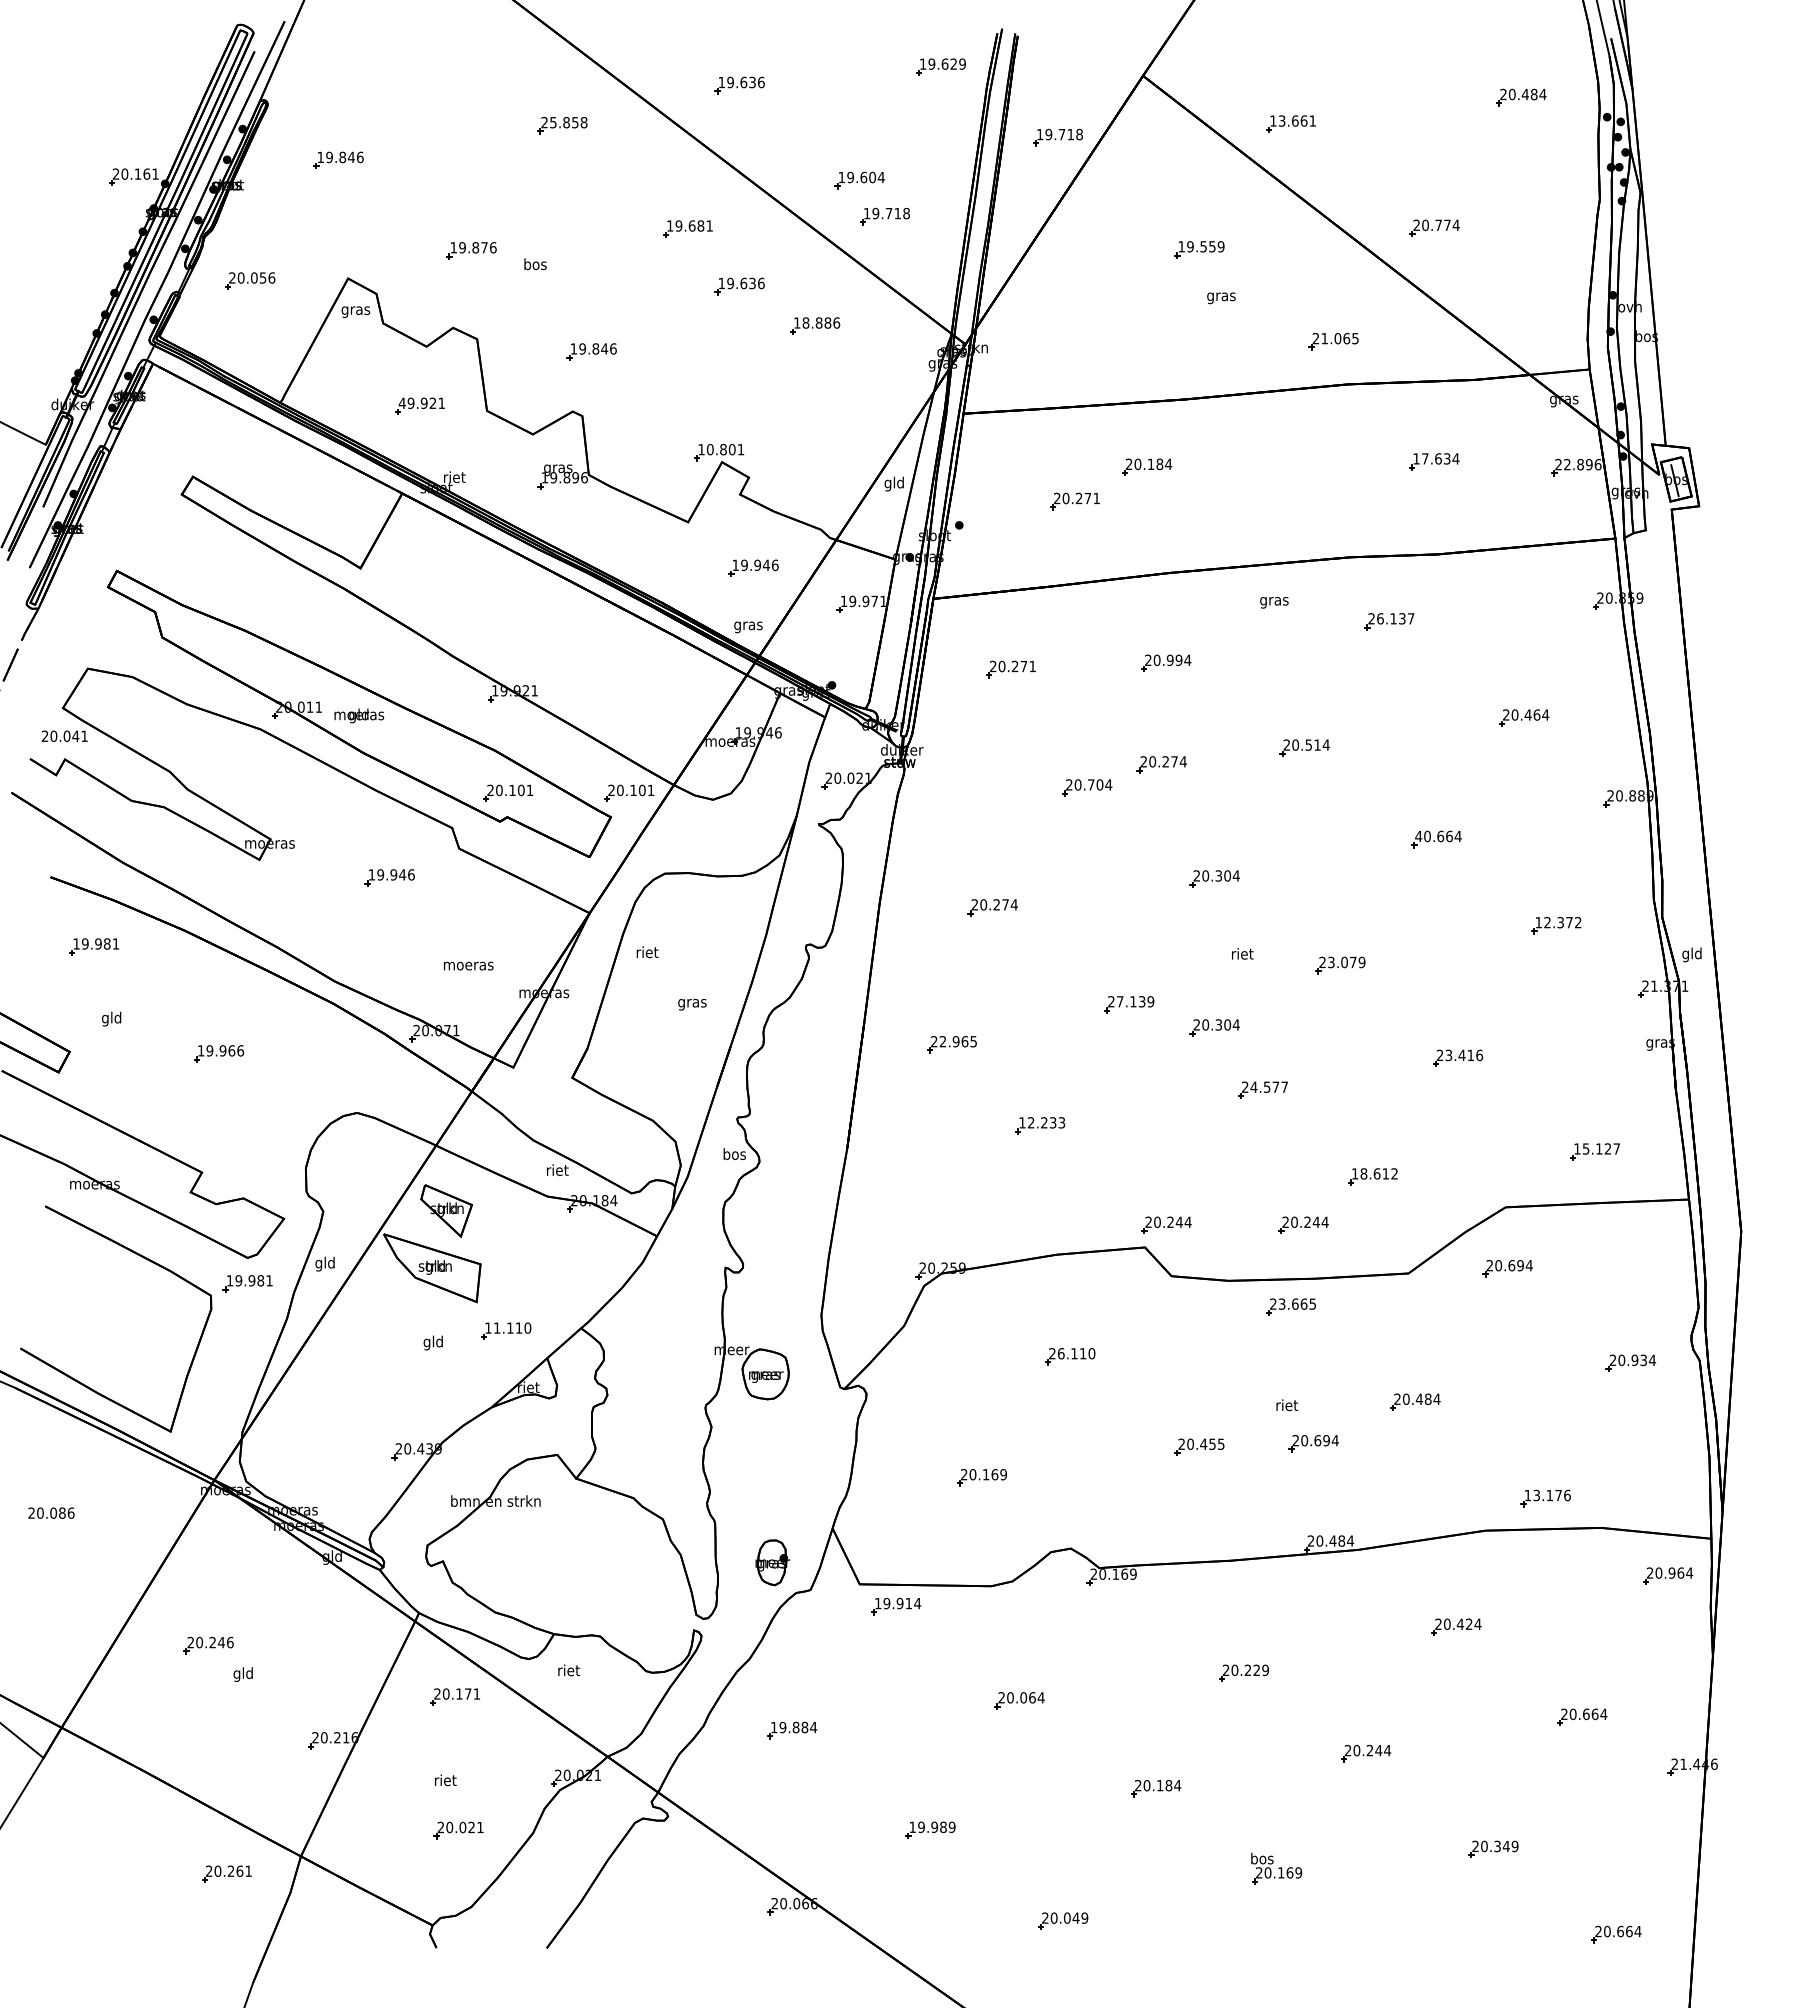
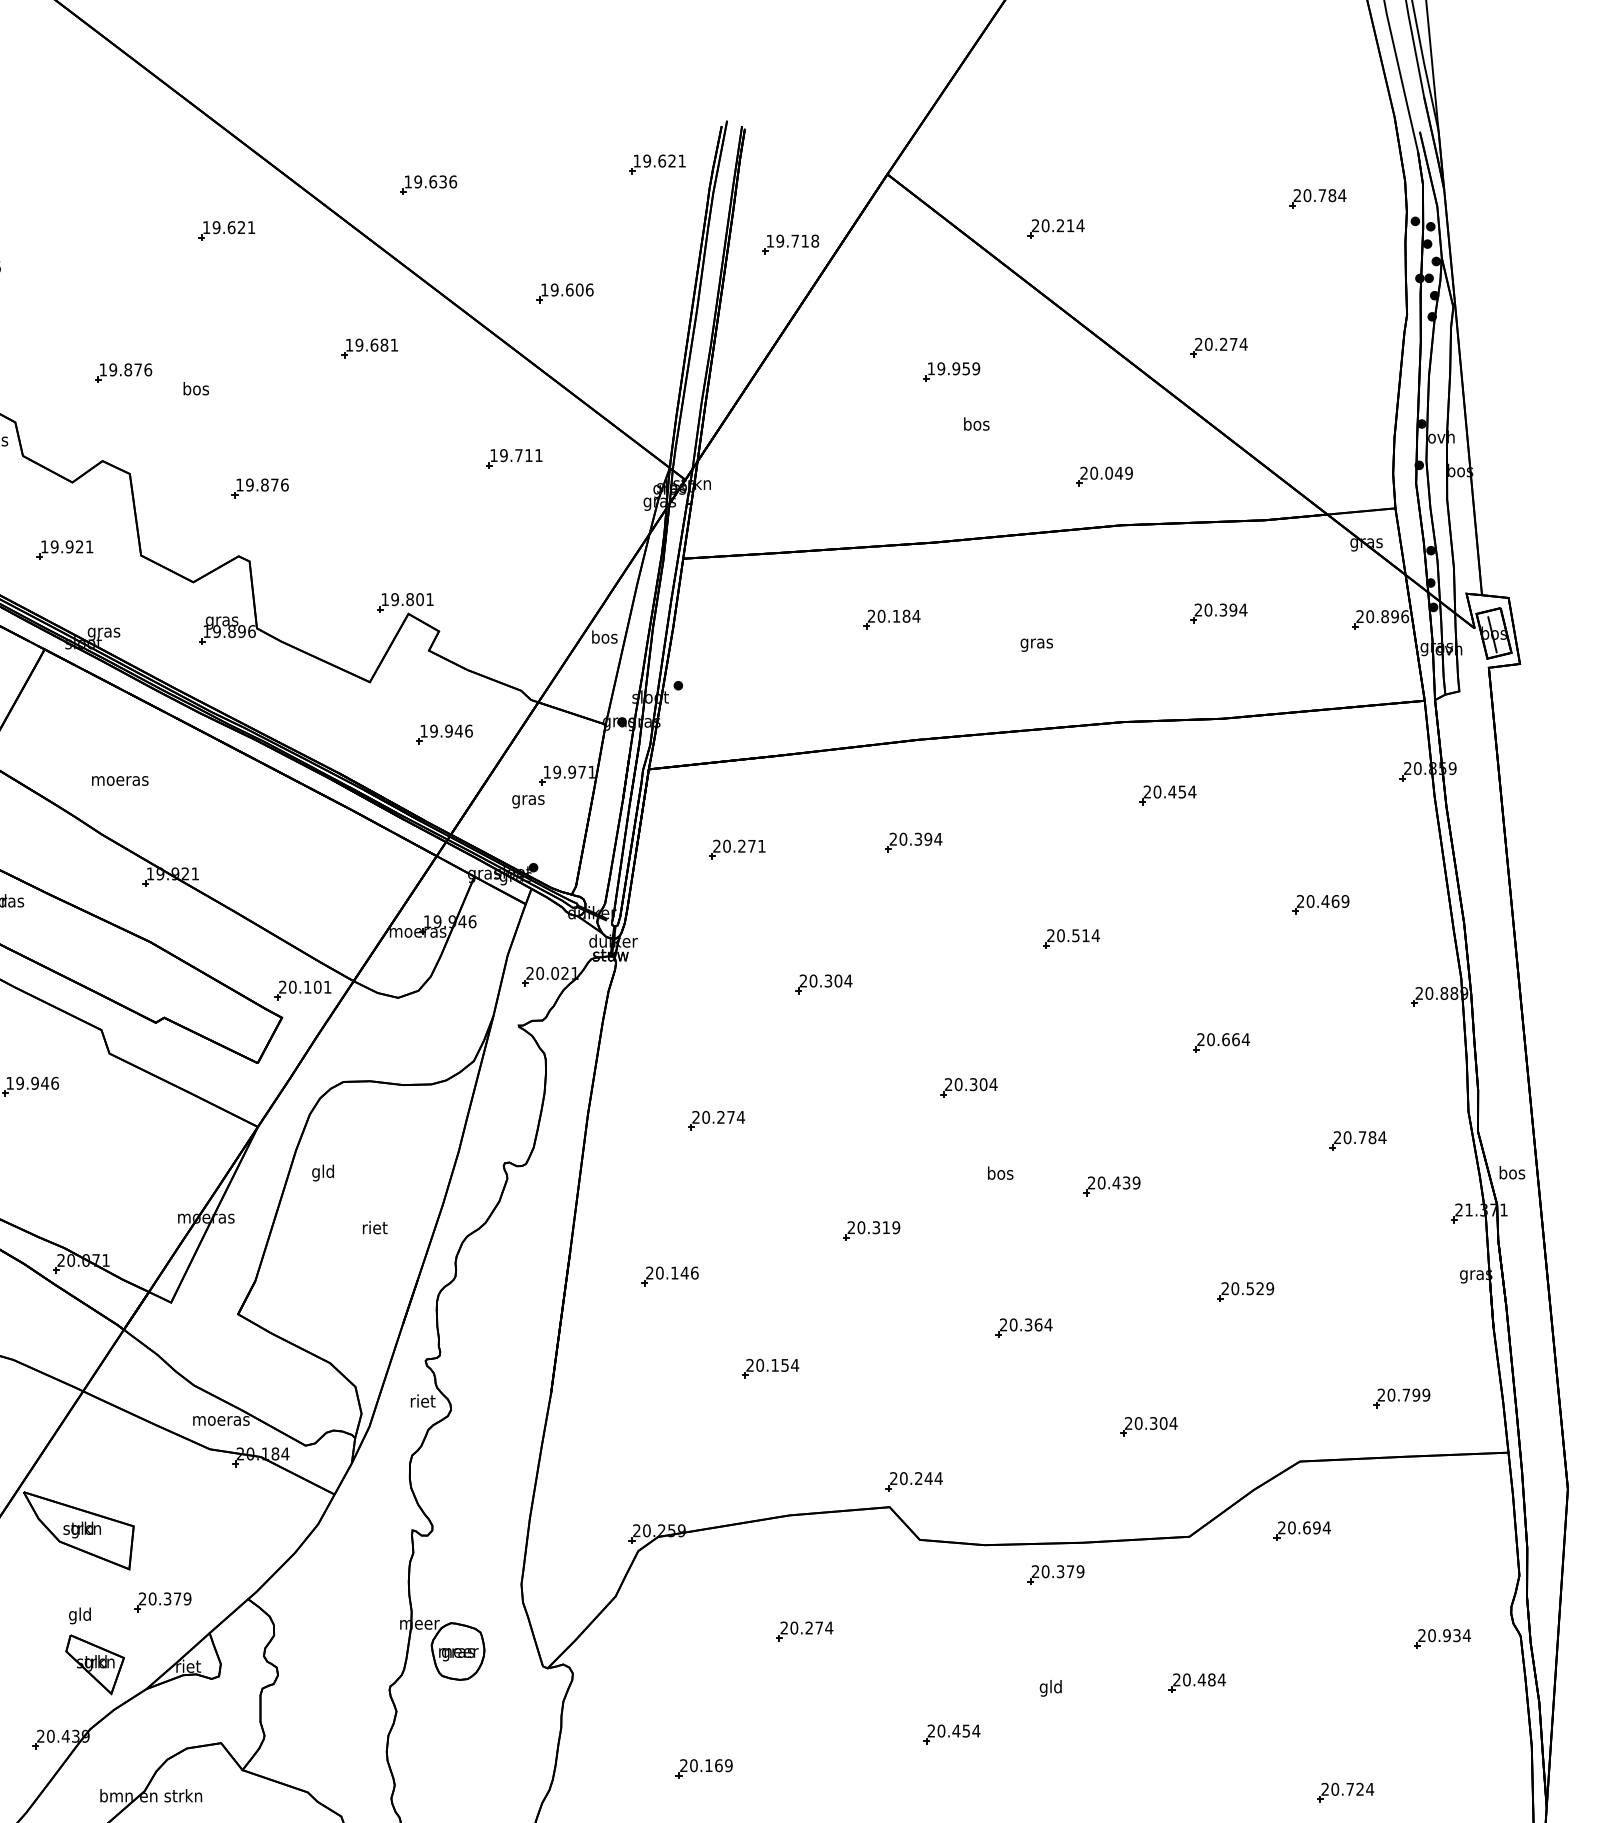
text: (962, 63) -> (682, 160), 19.629 -> 19.621
text: (1524, 94) -> (1321, 195), 20.484 -> 20.784
text: (1293, 120) -> (1058, 225), 13.661 -> 20.214
text: (564, 122) -> (229, 227), 25.858 -> 19.621
text: (880, 177) -> (588, 289), 19.604 -> 19.606
part: (884, 216) -> (593, 334), removed
text: (1438, 224) -> (1223, 343), 20.774 -> 20.274
text: (1203, 246) -> (956, 368), 19.559 -> 19.959
part: (739, 286) -> (428, 413), removed
text: (1221, 296) -> (976, 425), gras -> bos
text: (821, 322) -> (521, 454), 18.886 -> 19.711
text: (1339, 338) -> (1110, 473), 21.065 -> 20.049
text: (604, 348) -> (274, 484), 19.846 -> 19.876
text: (401, 402) -> (43, 545), 49.921 -> 19.921
text: (709, 449) -> (394, 599), 10.801 -> 19.801
text: (1431, 458) -> (1215, 609), 17.634 -> 20.394
text: (1567, 464) -> (1370, 616), 22.896 -> 20.896
text: (454, 478) -> (104, 632), riet -> gras
text: (894, 483) -> (604, 638), gld -> bos
part: (1074, 501) -> (809, 658), removed
text: (1274, 602) -> (1036, 644), moved
text: (1395, 618) -> (1174, 791), 26.137 -> 20.454
text: (748, 627) -> (528, 801), moved
text: (1169, 659) -> (917, 838), 20.994 -> 20.394
text: (1545, 714) -> (1345, 900), 20.464 -> 20.469
part: (1161, 764) -> (908, 957), removed
text: (1091, 784) -> (828, 980), 20.704 -> 20.304
part: (508, 792) -> (165, 989), removed
text: (1418, 835) -> (1200, 1038), 40.664 -> 20.664
text: (1558, 922) -> (1360, 1137), 12.372 -> 20.784
text: (647, 953) -> (323, 1172), riet -> gld
text: (1242, 953) -> (1000, 1172), riet -> bos
text: (1692, 954) -> (1512, 1173), gld -> bos
text: (1342, 962) -> (1114, 1183), 23.079 -> 20.439
text: (468, 965) -> (120, 780), moved
text: (1130, 1001) -> (873, 1227), 27.139 -> 20.319
text: (692, 1002) -> (374, 1228), gras -> riet
part: (1214, 1027) -> (968, 1256), removed
text: (958, 1041) -> (677, 1272), 22.965 -> 20.146
text: (1464, 1055) -> (1253, 1288), 23.416 -> 20.529
text: (1269, 1086) -> (1031, 1324), 24.577 -> 20.364
text: (1042, 1122) -> (773, 1365), 12.233 -> 20.154
text: (1597, 1148) -> (1404, 1394), 15.127 -> 20.799
text: (734, 1153) -> (422, 1400), bos -> riet
text: (557, 1169) -> (221, 1418), riet -> moeras
text: (1374, 1173) -> (1150, 1423), 18.612 -> 20.304
part: (446, 1210) -> (95, 1664), moved
part: (1303, 1224) -> (1069, 1481), removed
text: (1297, 1303) -> (1063, 1570), 23.665 -> 20.379
text: (508, 1327) -> (165, 1598), 11.110 -> 20.379
text: (1076, 1353) -> (811, 1627), 26.110 -> 20.274
text: (1287, 1406) -> (1051, 1688), riet -> gld
text: (1220, 1443) -> (975, 1730), 20.455 -> 20.454
part: (1313, 1443) -> (1081, 1730), removed
text: (1547, 1495) -> (1347, 1789), 13.176 -> 20.724

